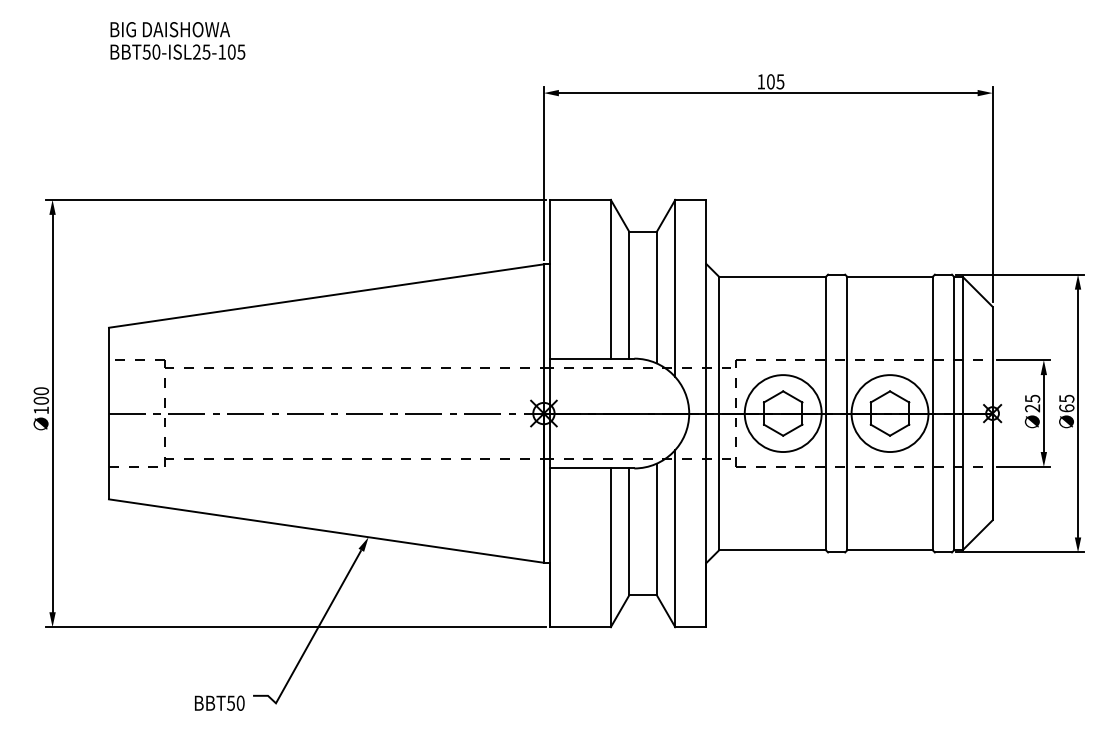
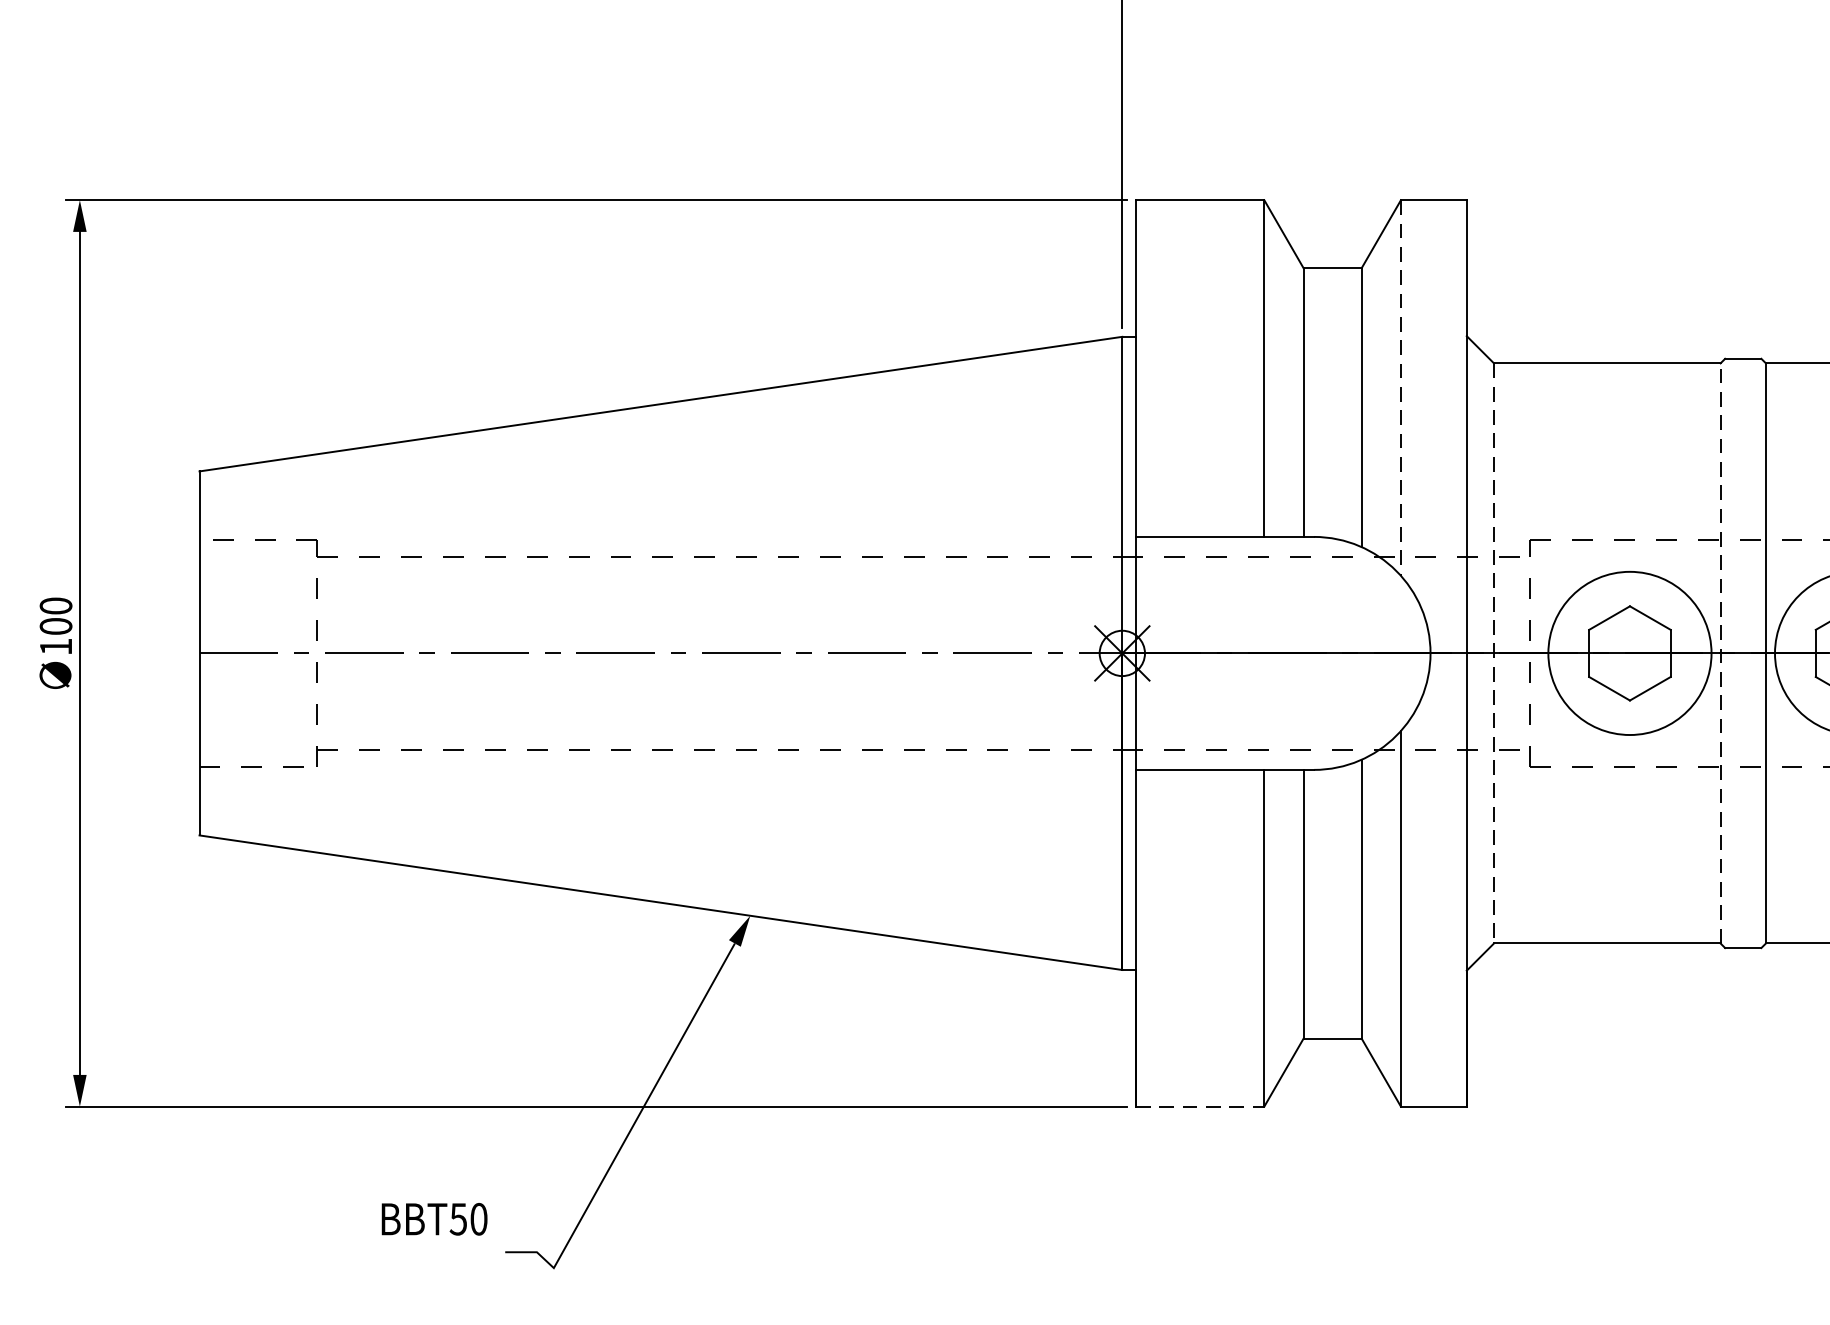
line: (675, 288) -> (1401, 388), solid -> dashed
line: (719, 413) -> (1494, 653), solid -> dashed
line: (825, 413) -> (1719, 653), solid -> dashed
line: (581, 627) -> (1201, 1107), solid -> dashed
text: (219, 702) -> (434, 1217), moved

